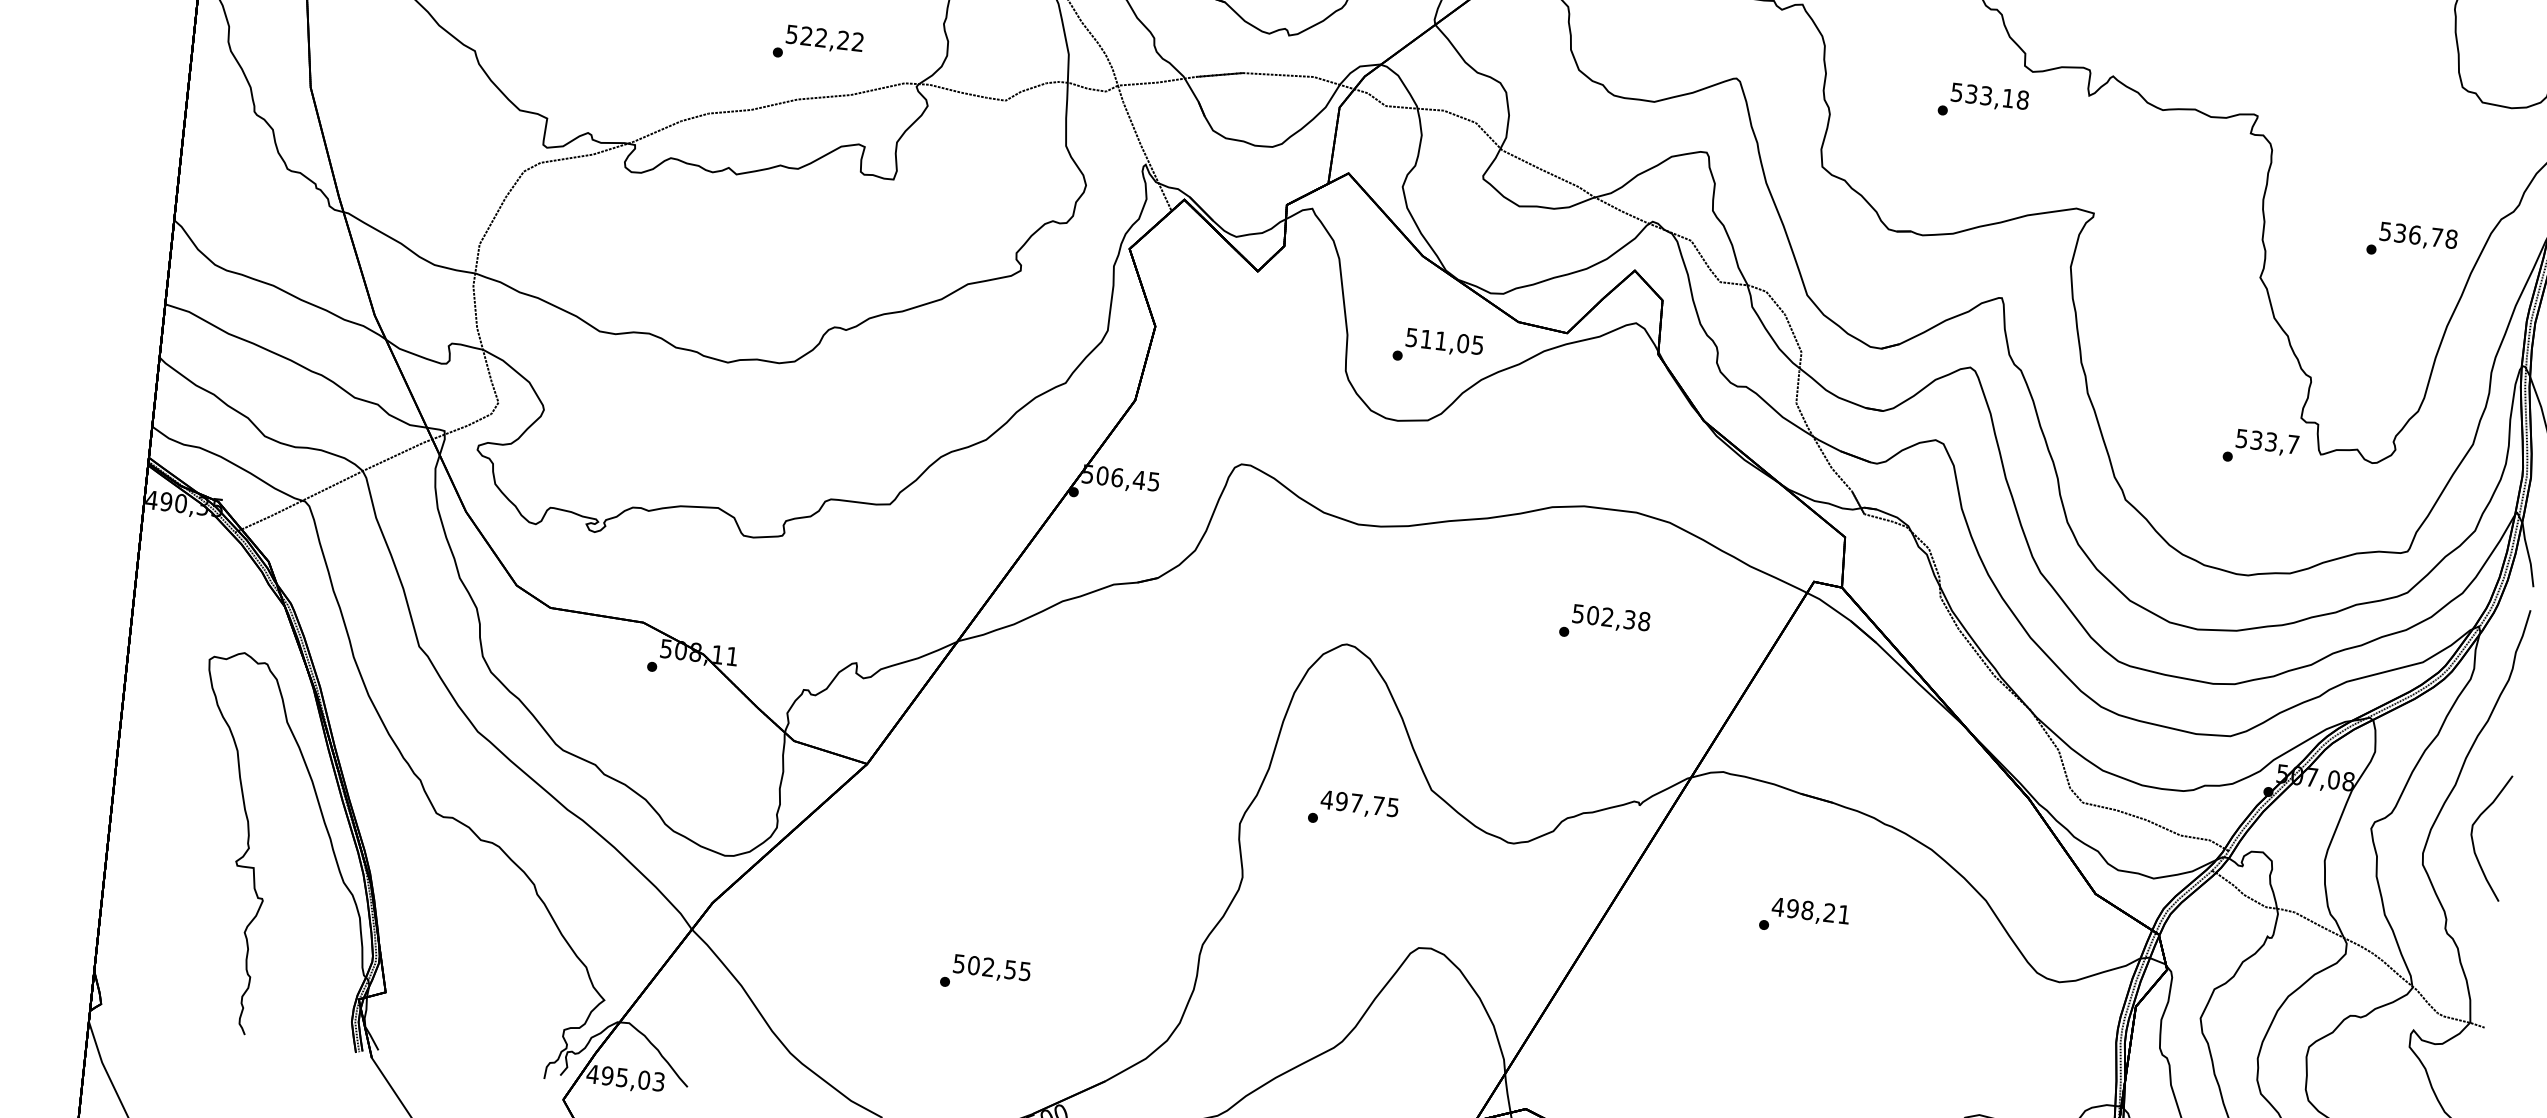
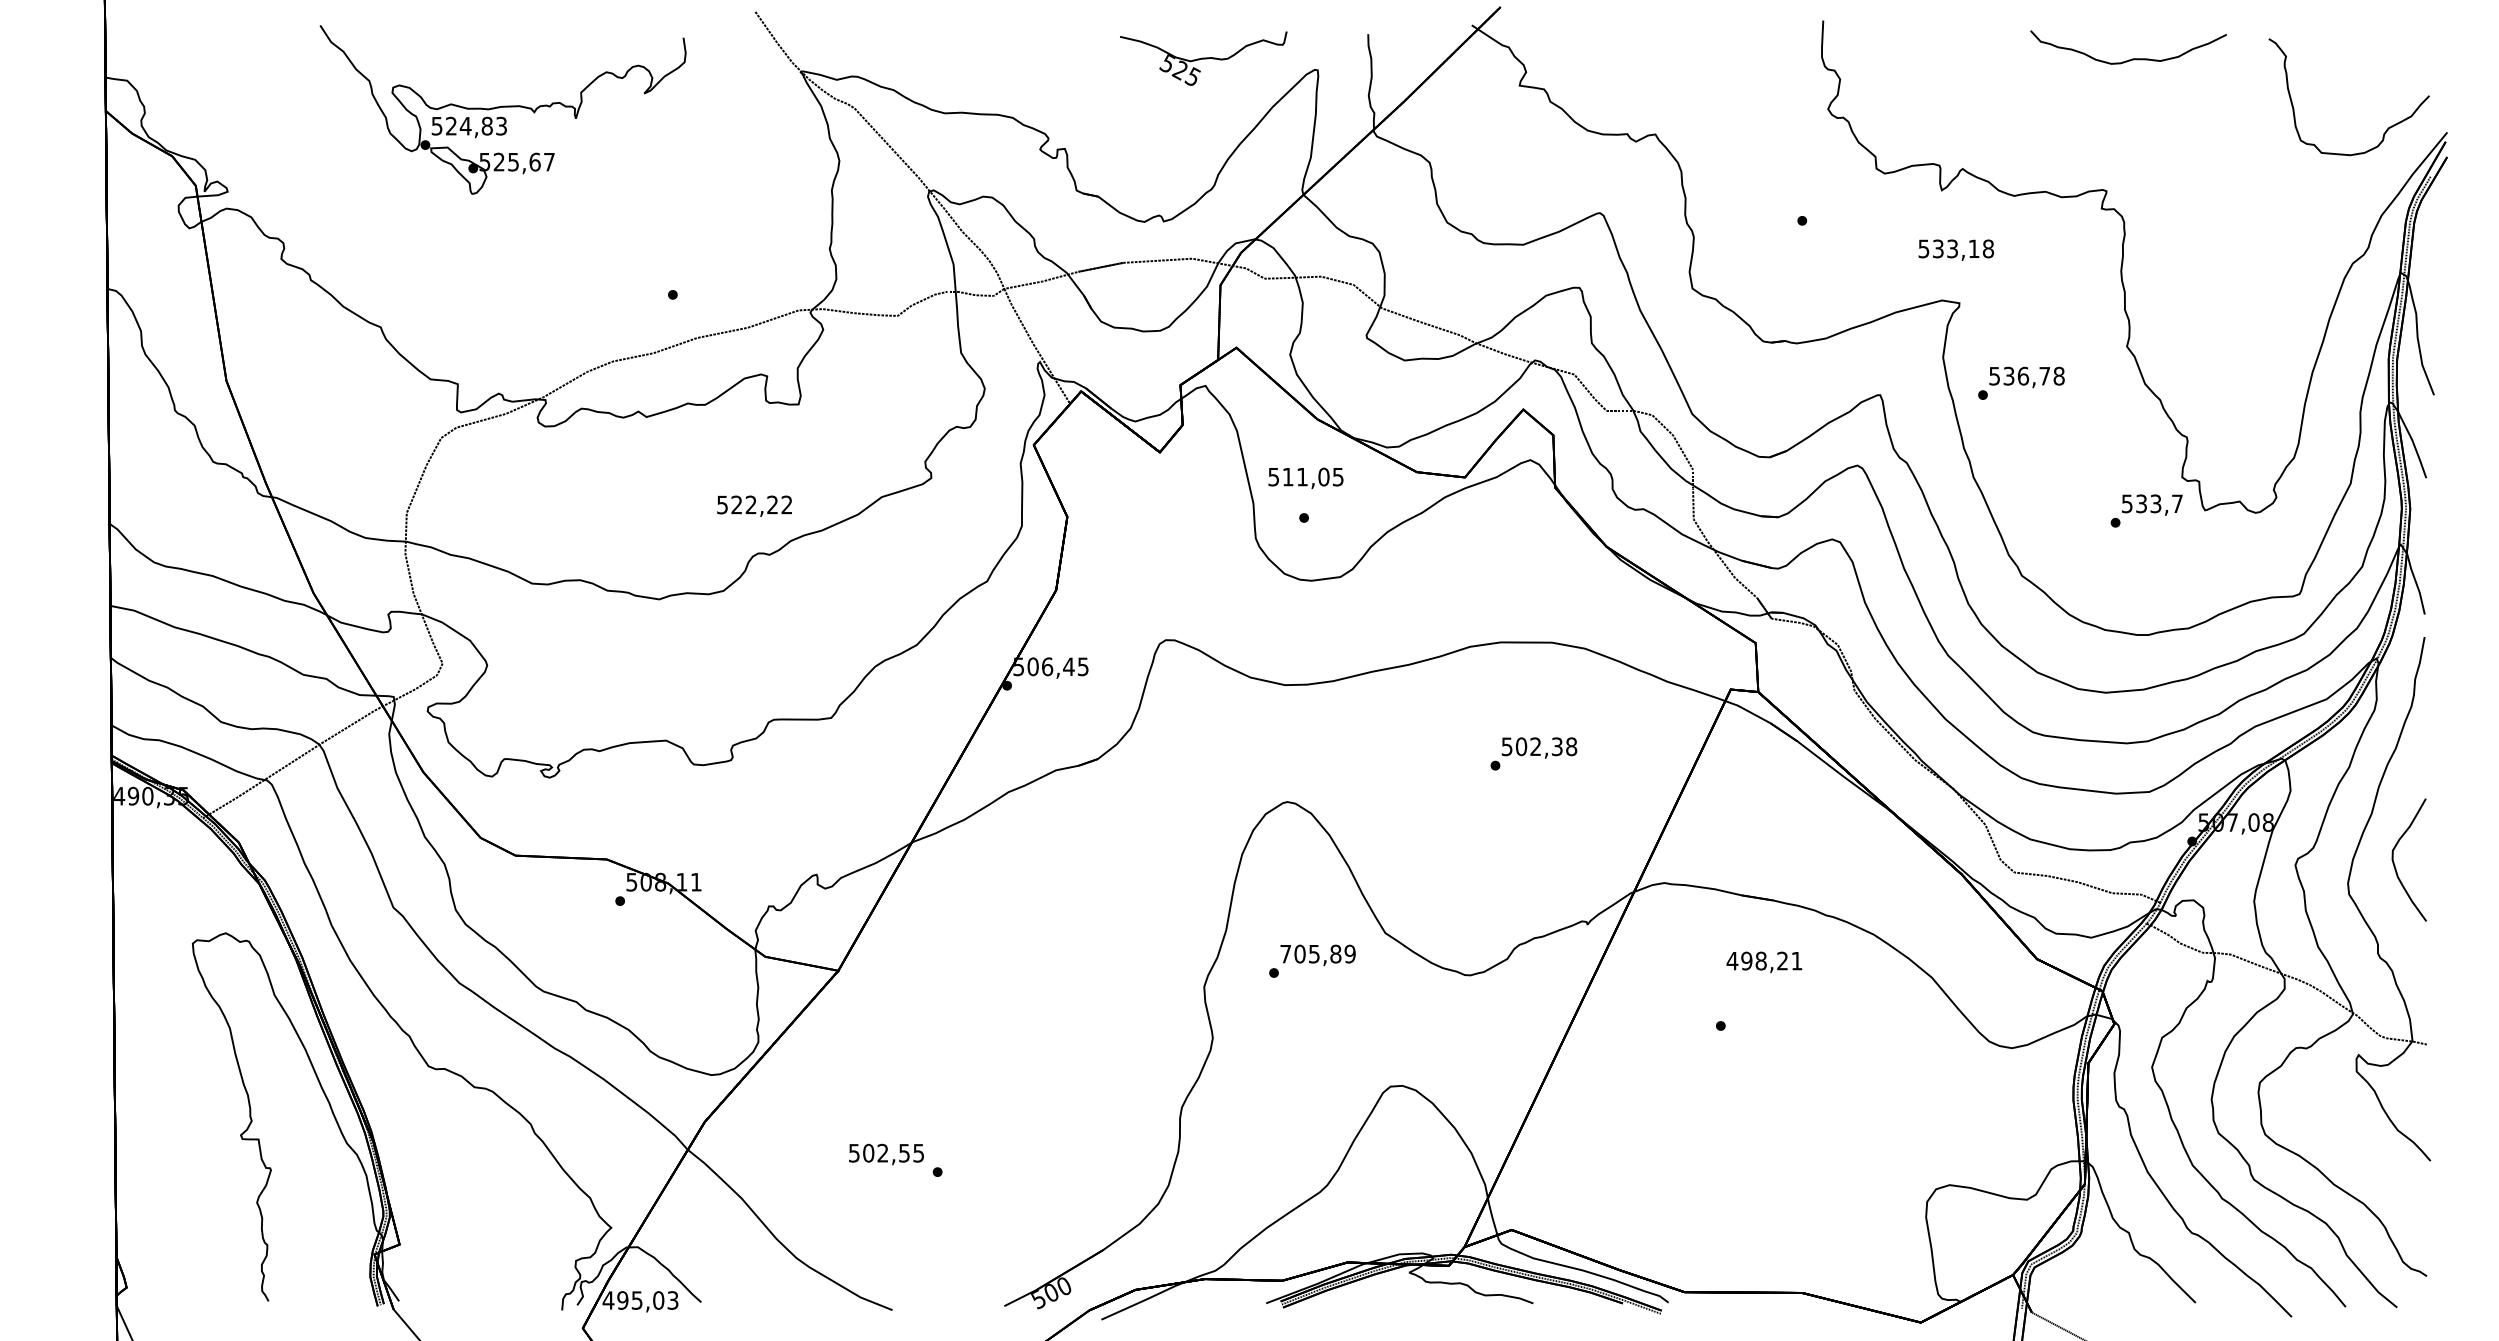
text: (824, 38) -> (754, 505), moved
text: (1989, 96) -> (1955, 249), moved
text: (2412, 241) -> (2021, 382), moved
text: (1444, 341) -> (1305, 477), moved
text: (1359, 803) -> (1317, 953), 497,75 -> 705,89
text: (1810, 911) -> (1764, 961), moved
text: (992, 969) -> (886, 1154), moved

